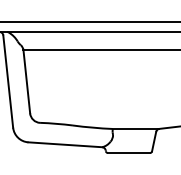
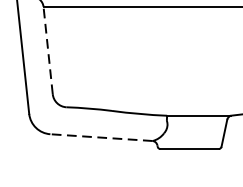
line: (26, 81) -> (47, 50), solid -> dashed
line: (64, 144) -> (100, 137), solid -> dashed

